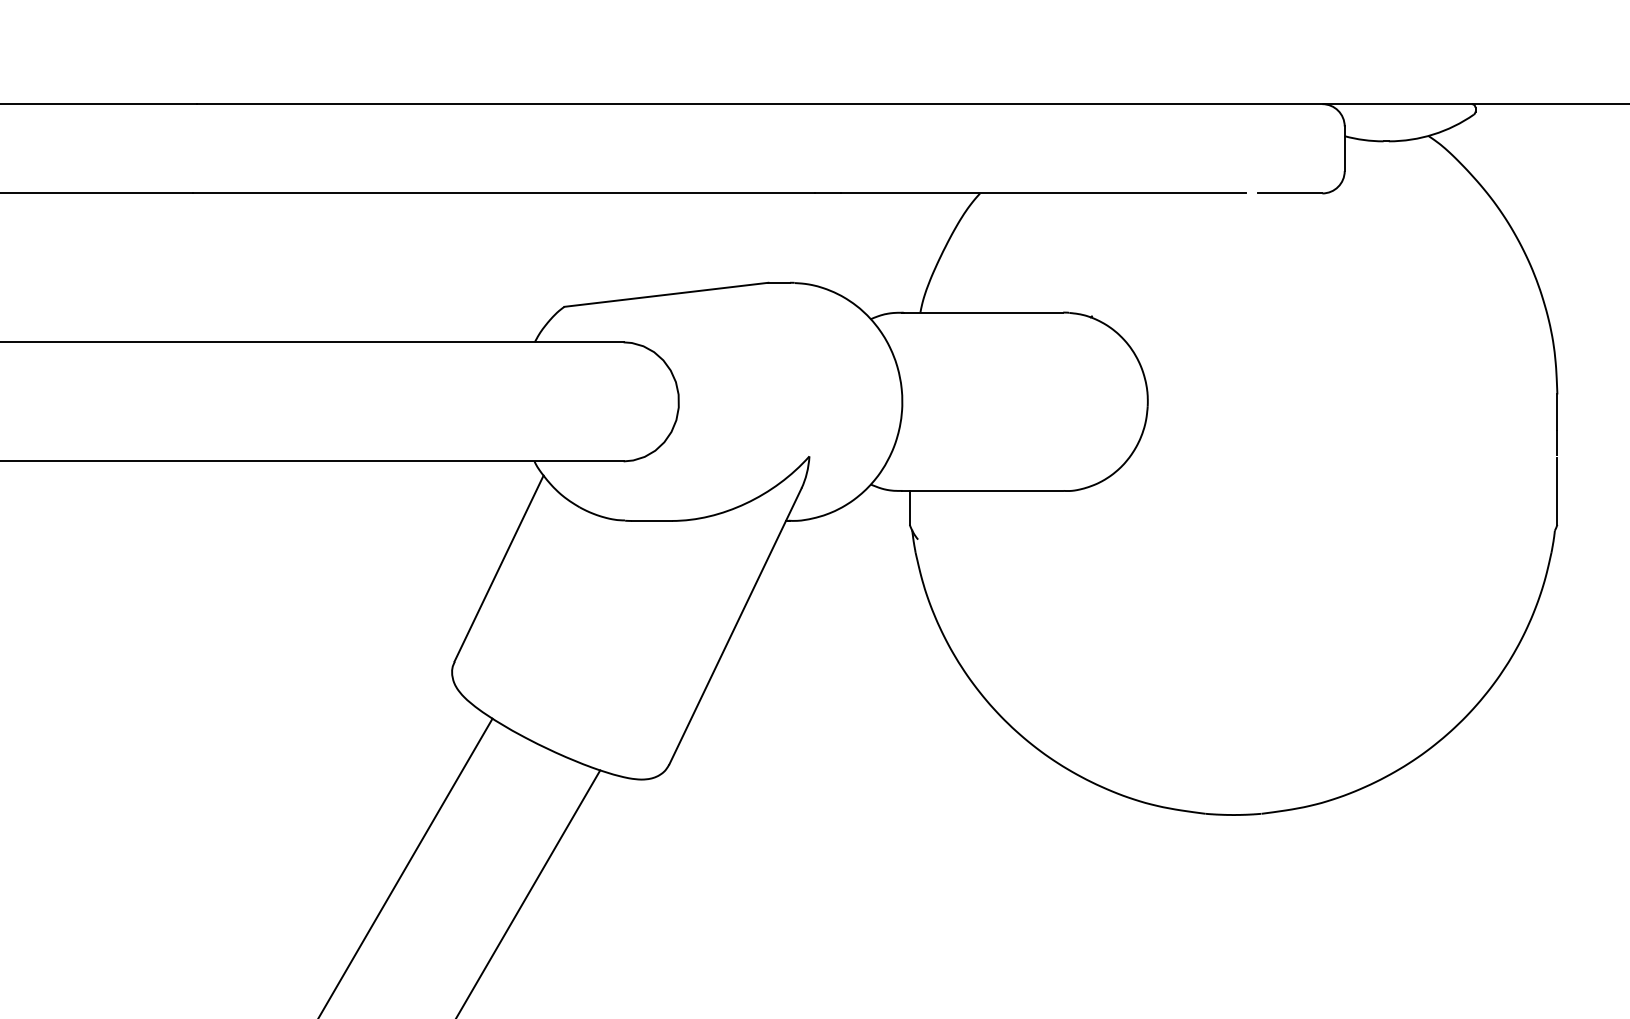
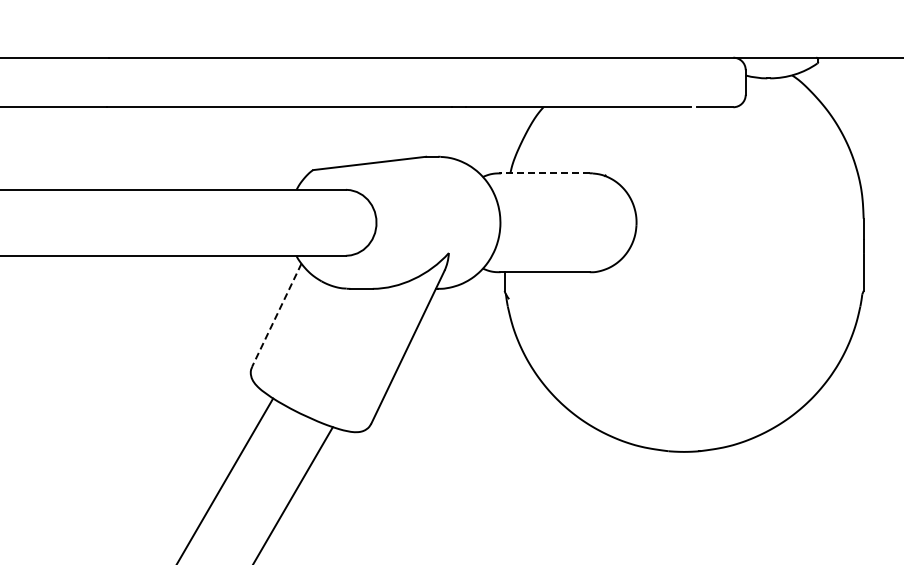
line: (983, 312) -> (545, 173), solid -> dashed
line: (498, 569) -> (276, 315), solid -> dashed

